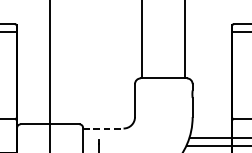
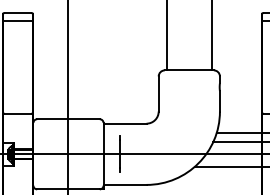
line: (103, 128) -> (125, 123), dashed -> solid

